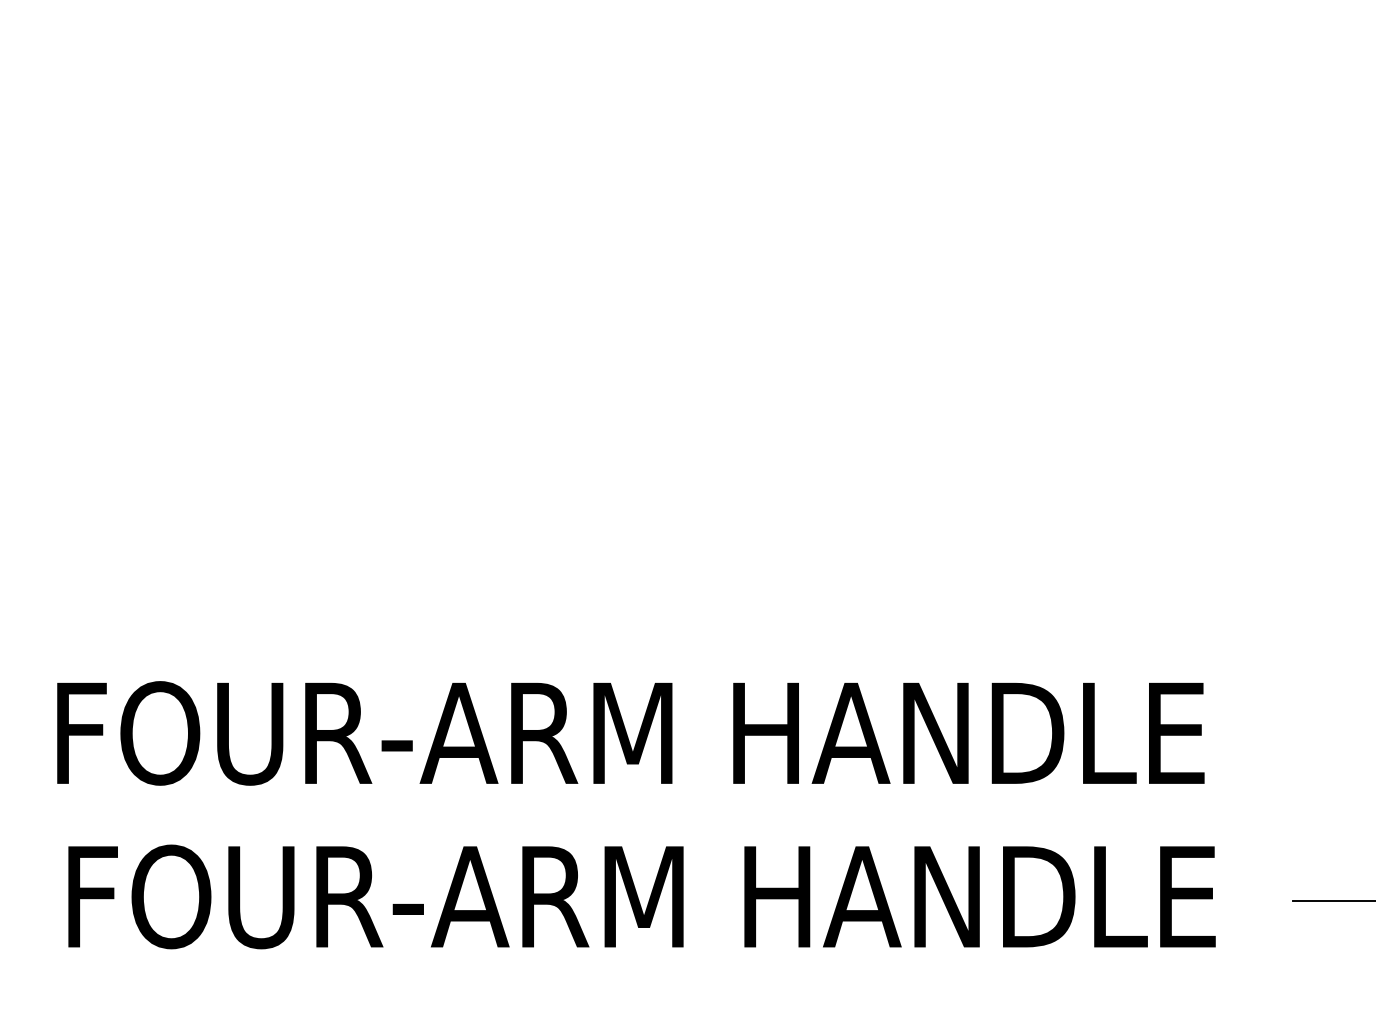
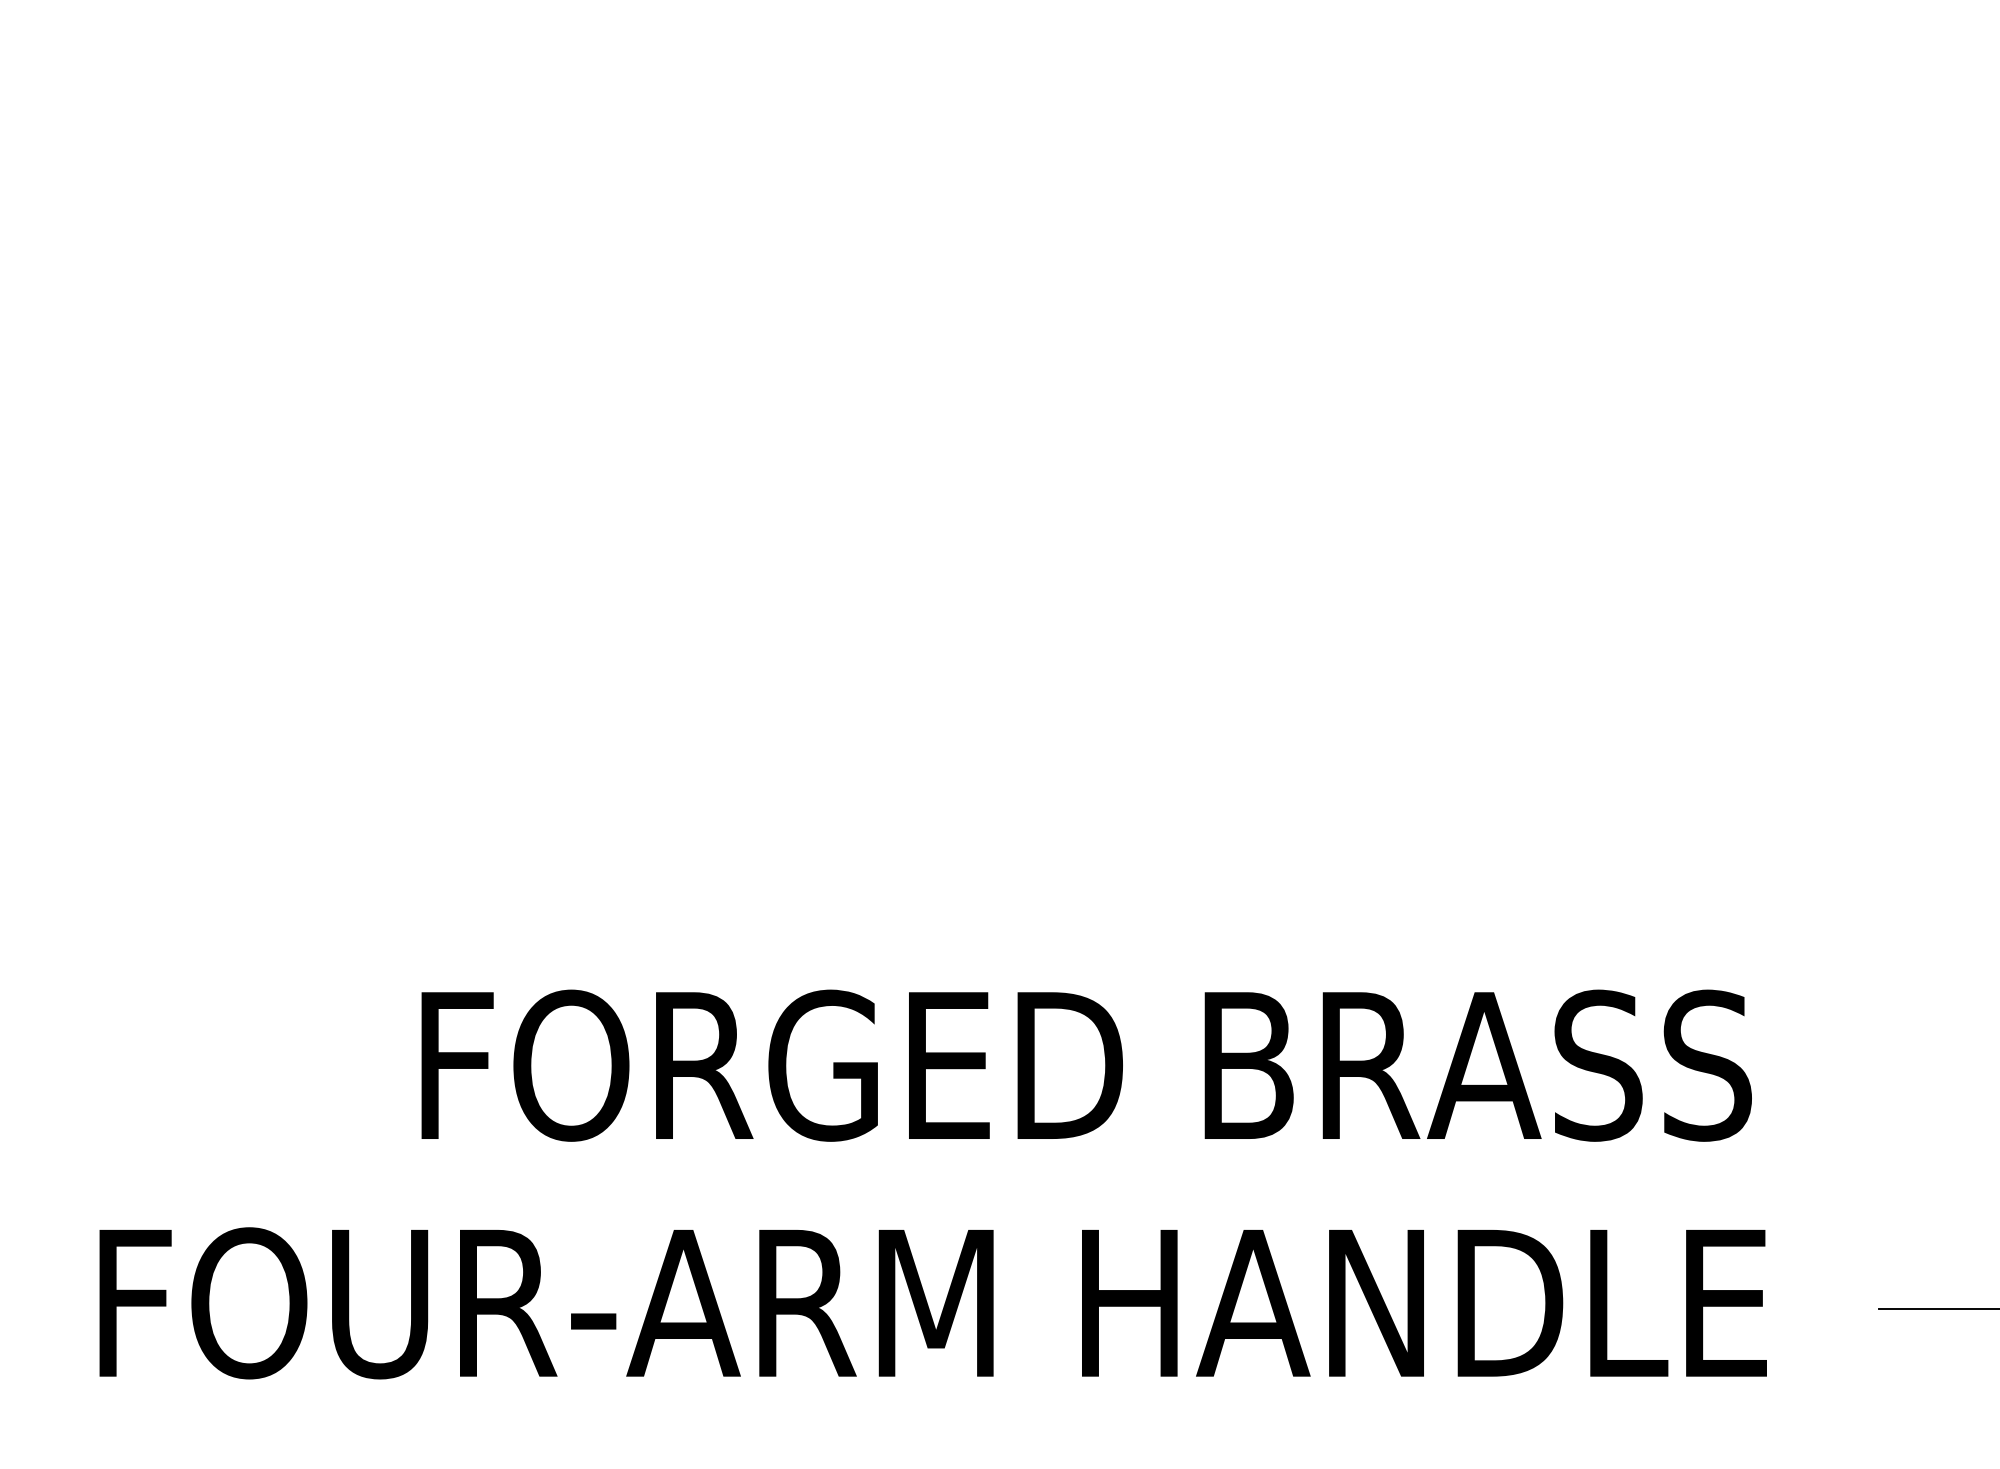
text: (631, 733) -> (917, 1065), FOUR-ARM HANDLE -> FORGED BRASS

